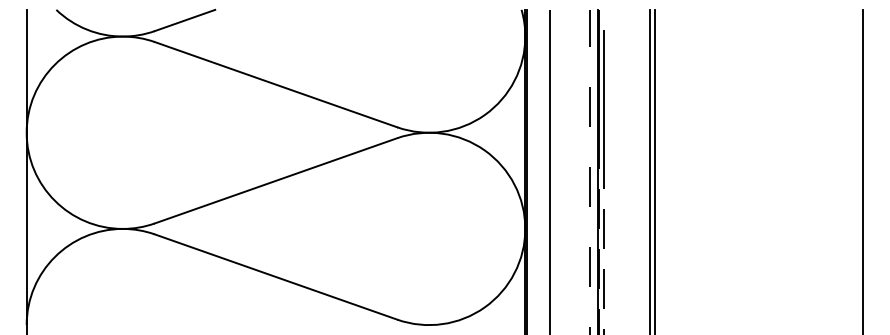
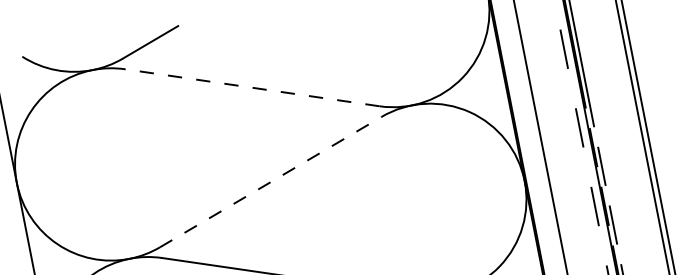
line: (276, 84) -> (252, 87), solid -> dashed
line: (276, 180) -> (271, 181), solid -> dashed

